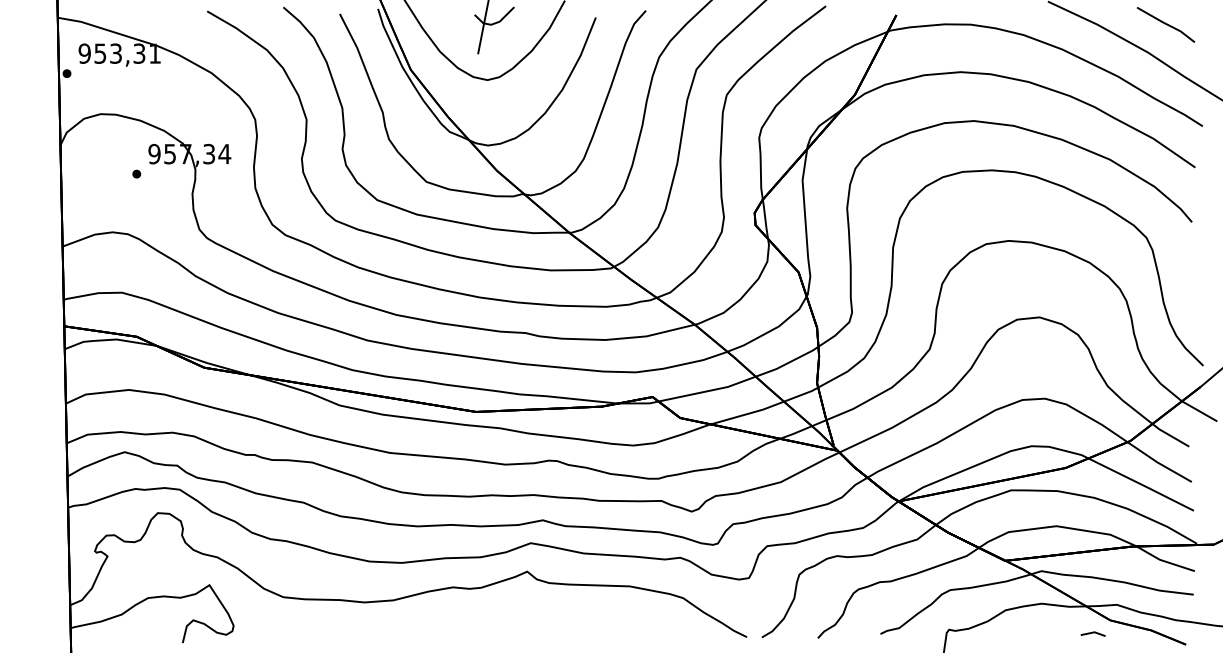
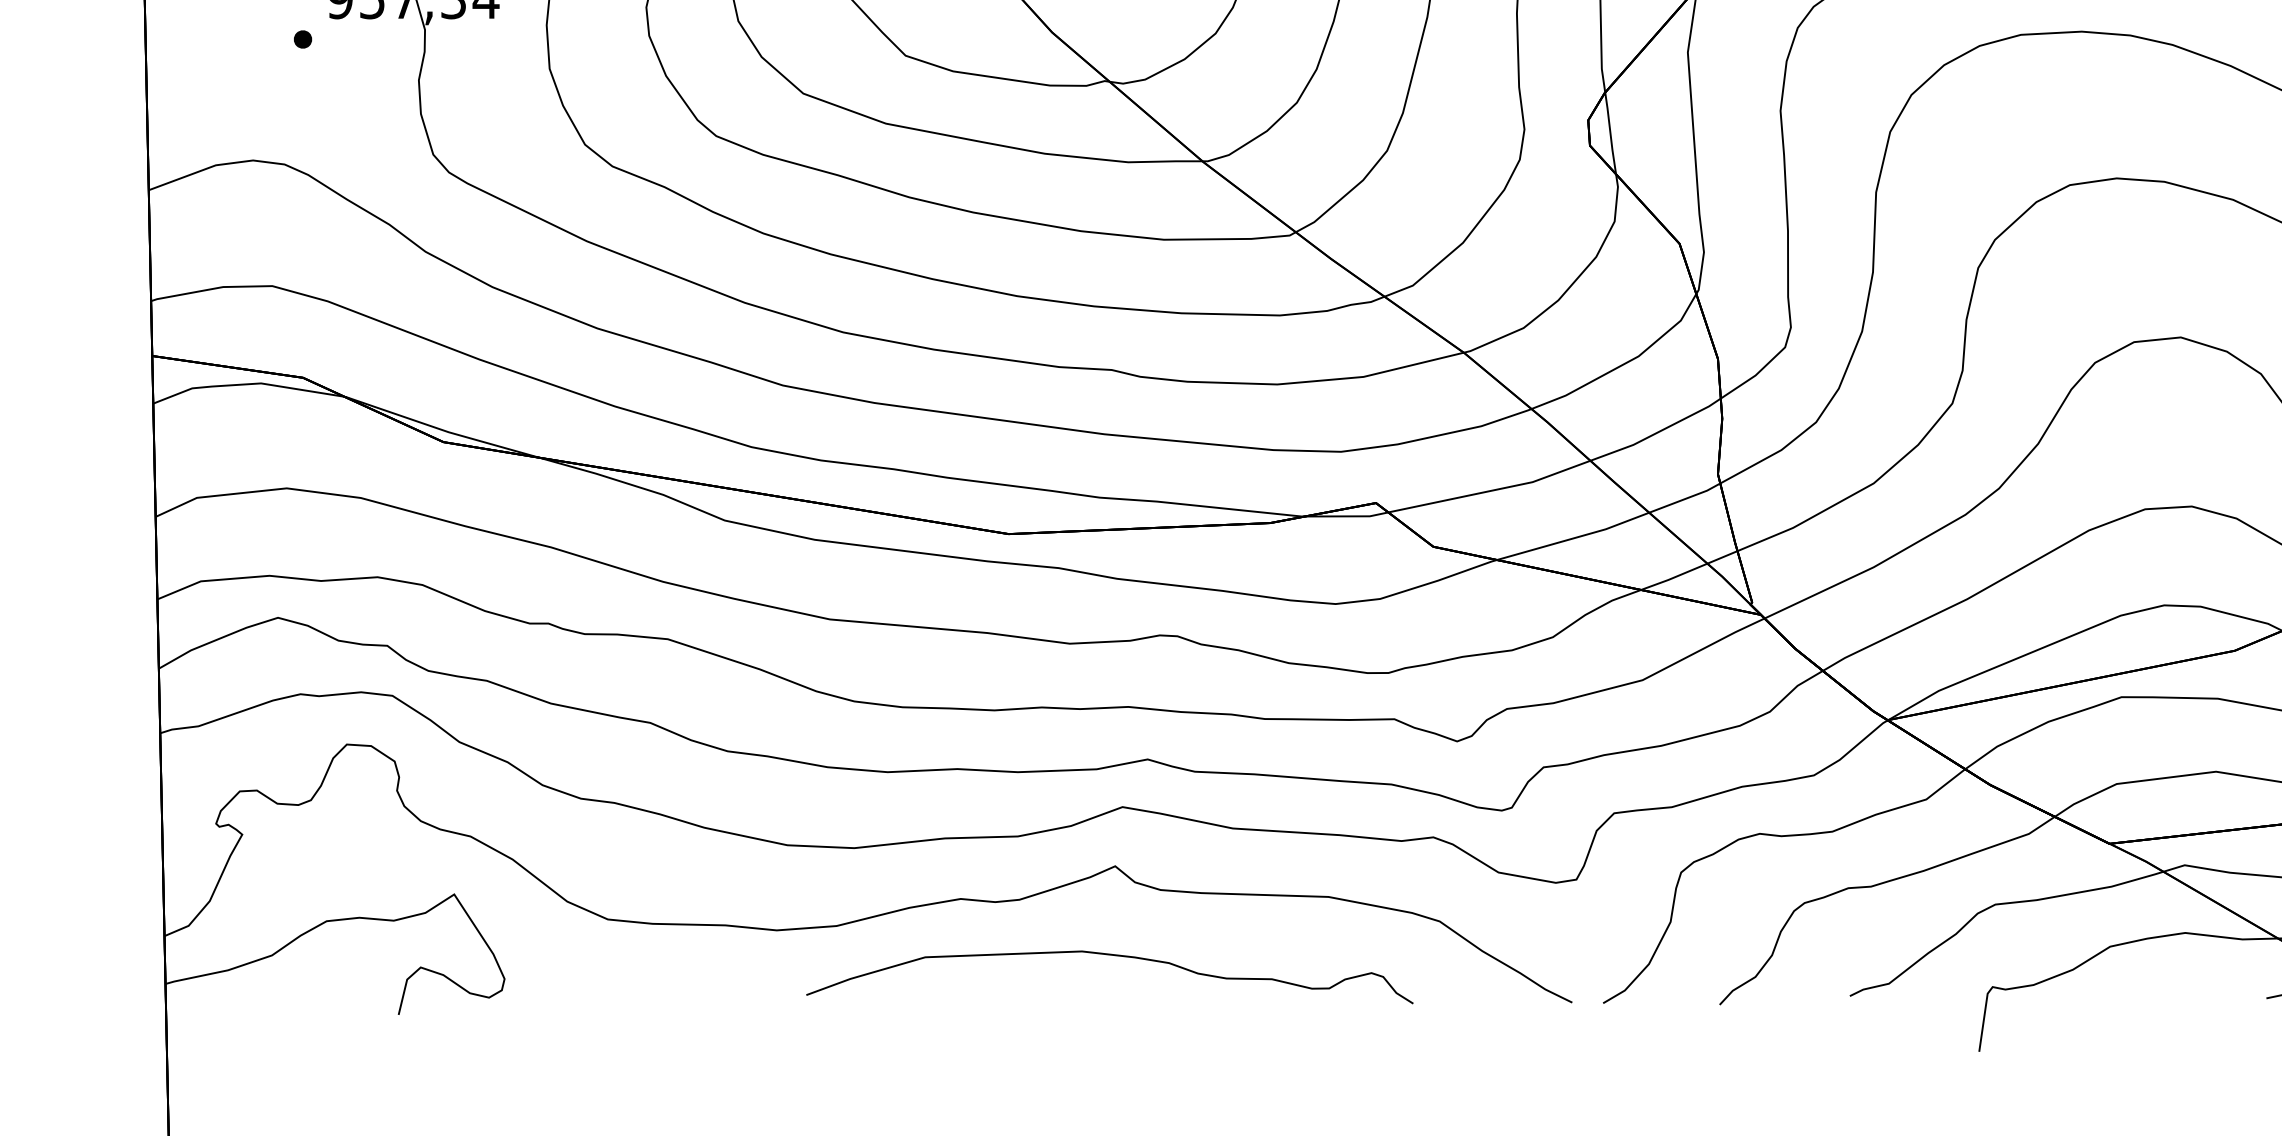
curve: (525, 615) -> (1111, 957), added

